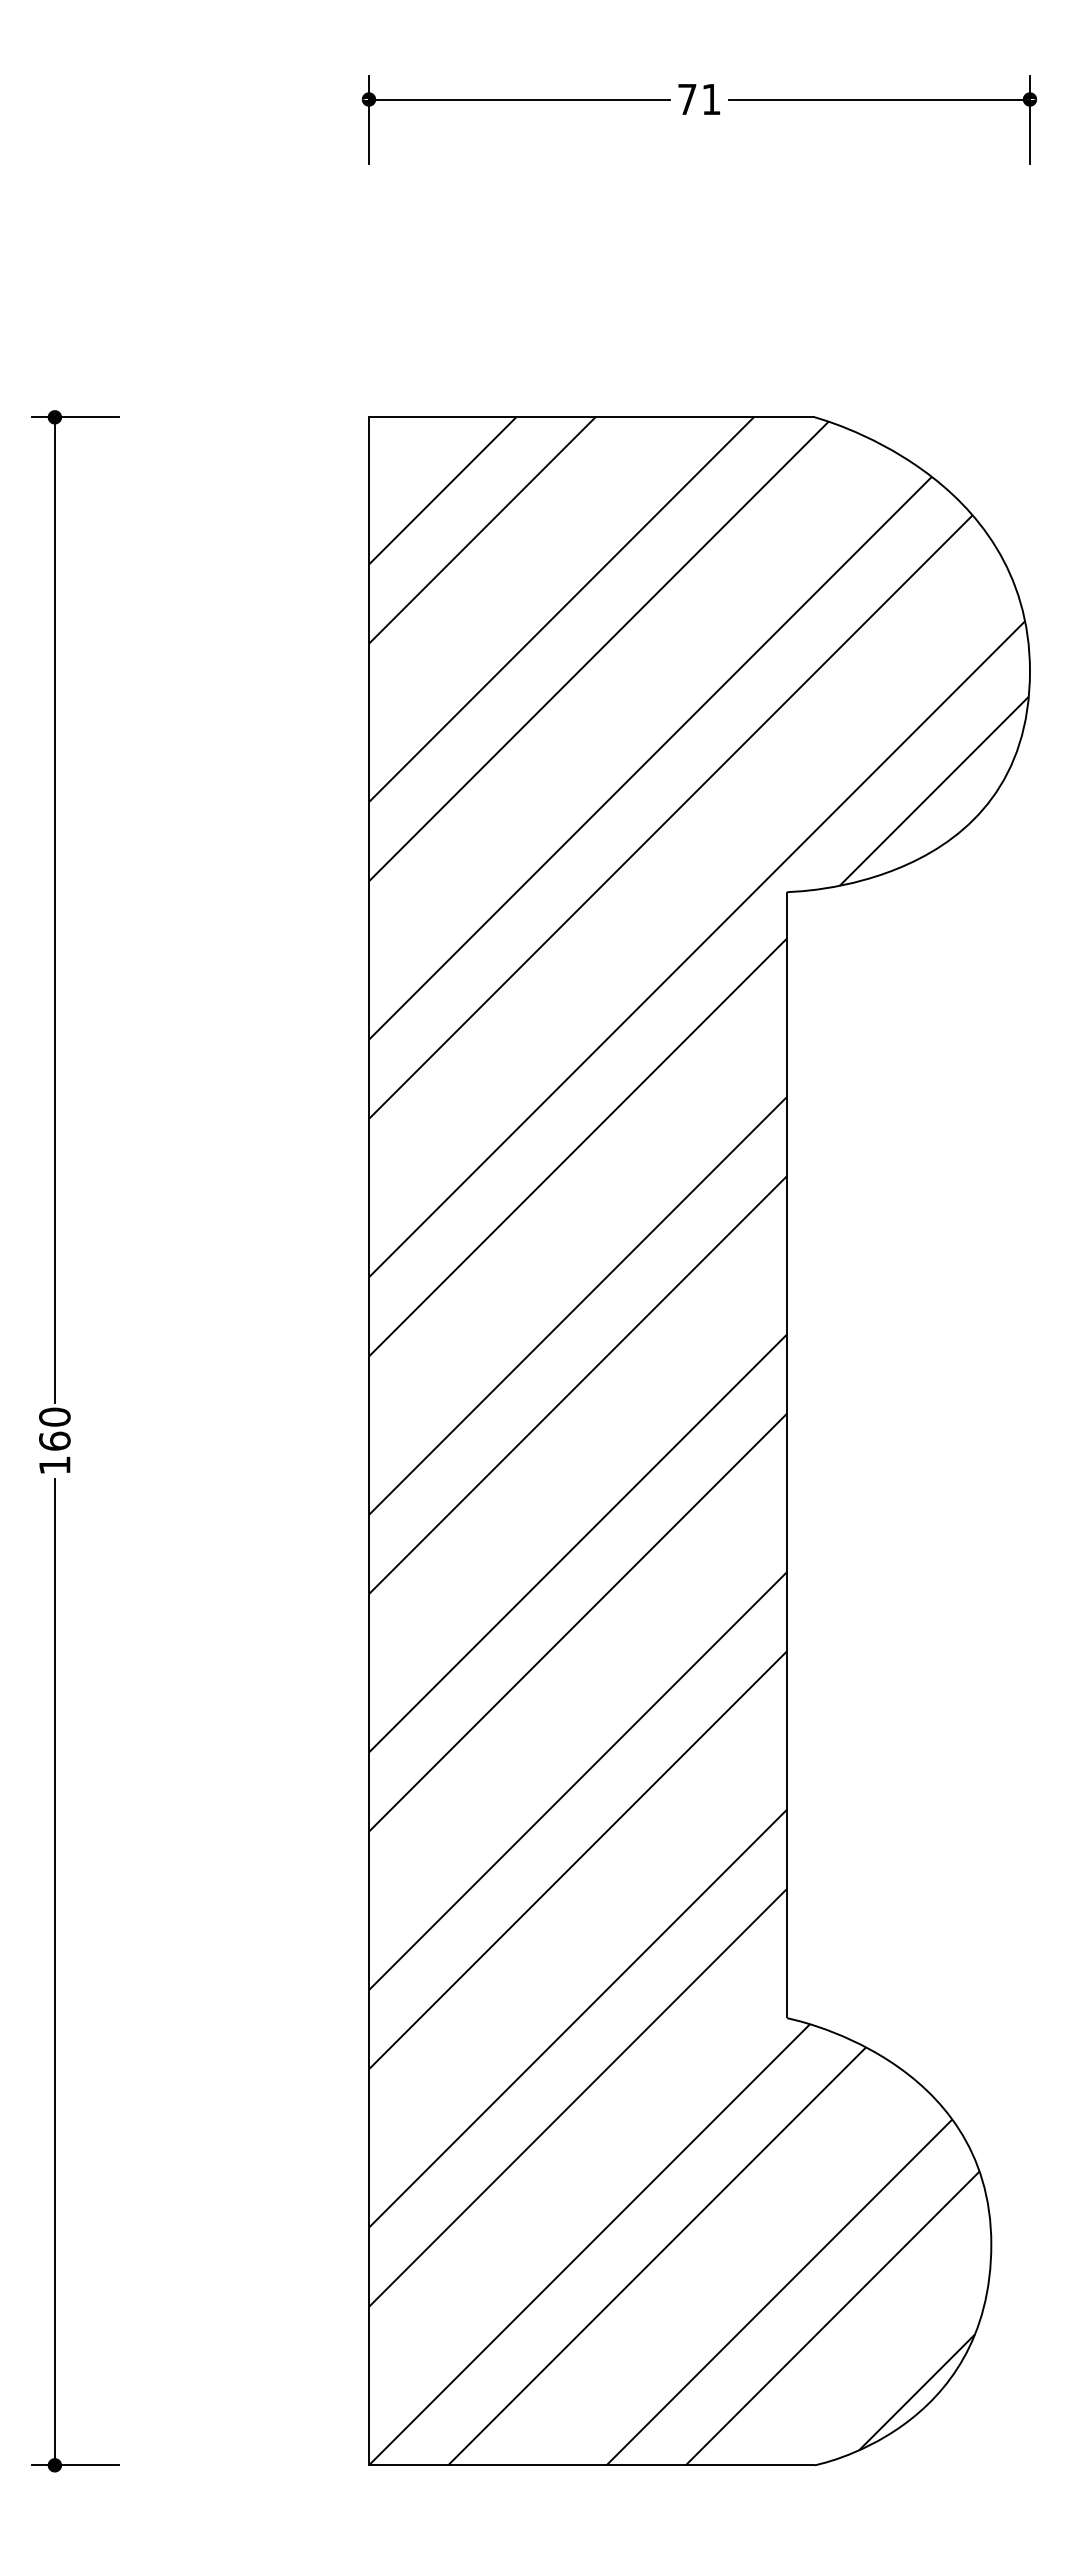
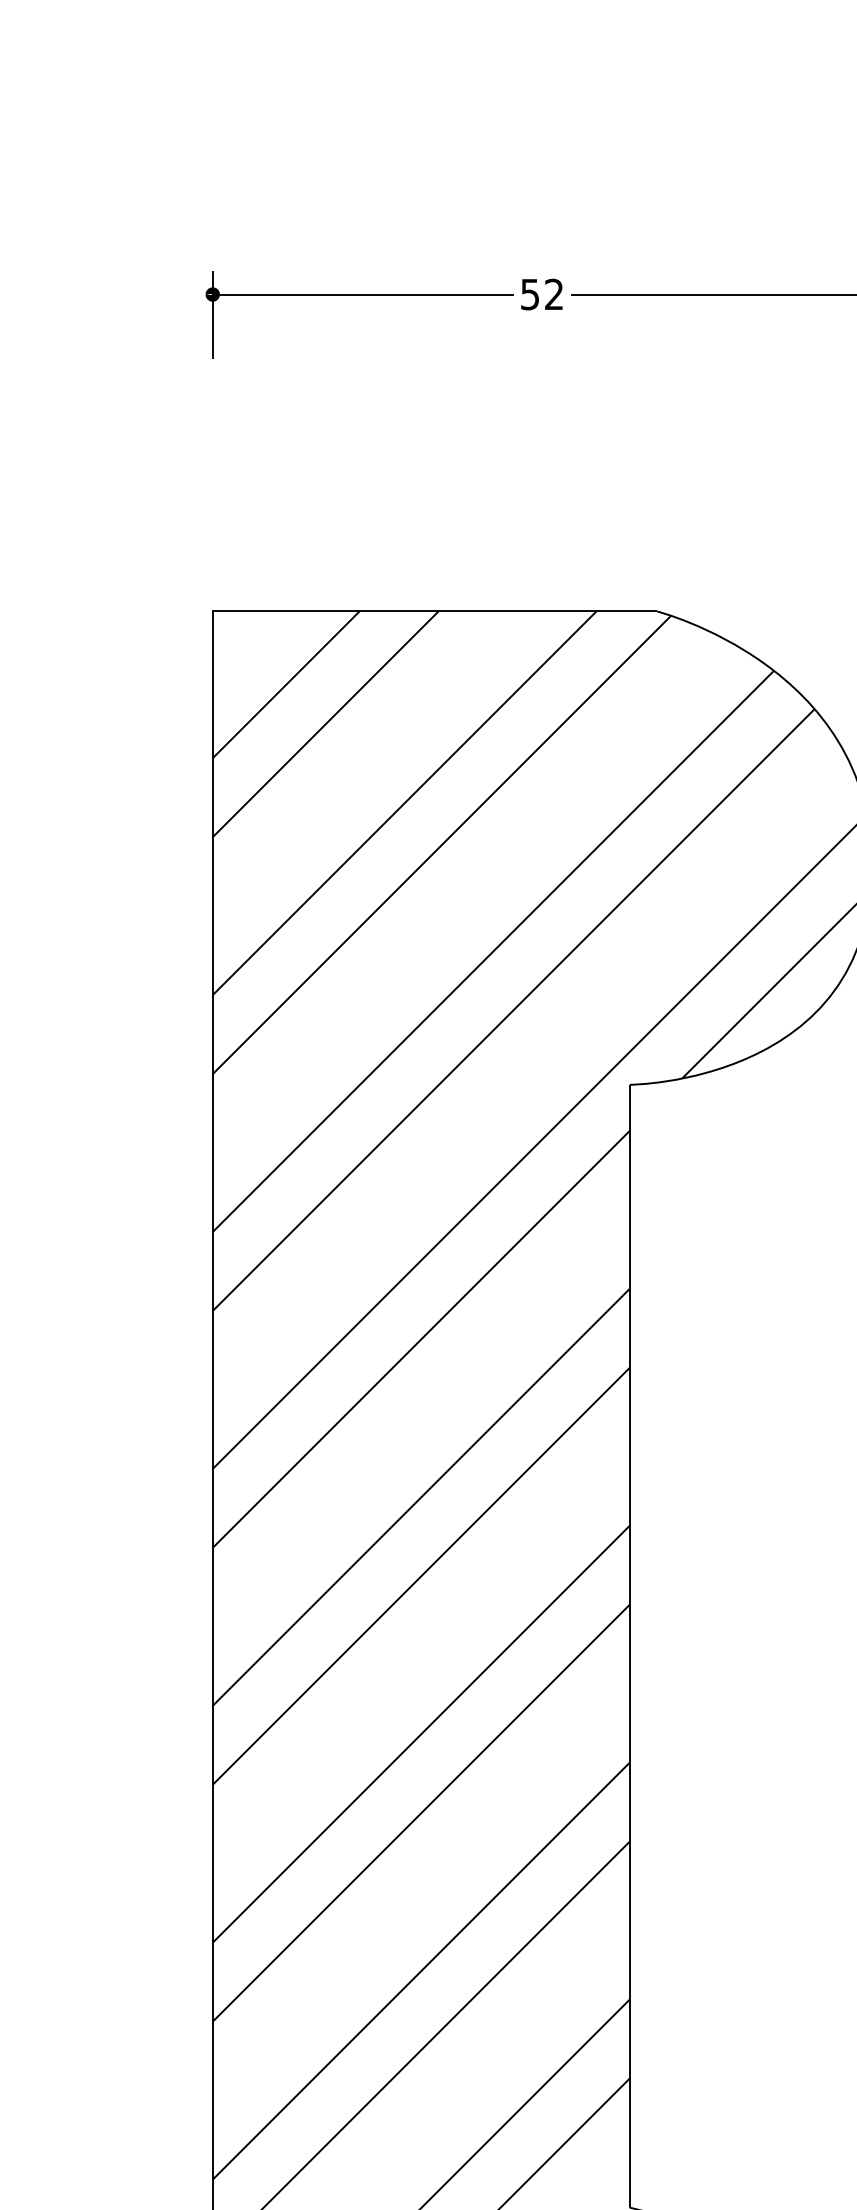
text: (699, 99) -> (542, 294), 71 -> 52

